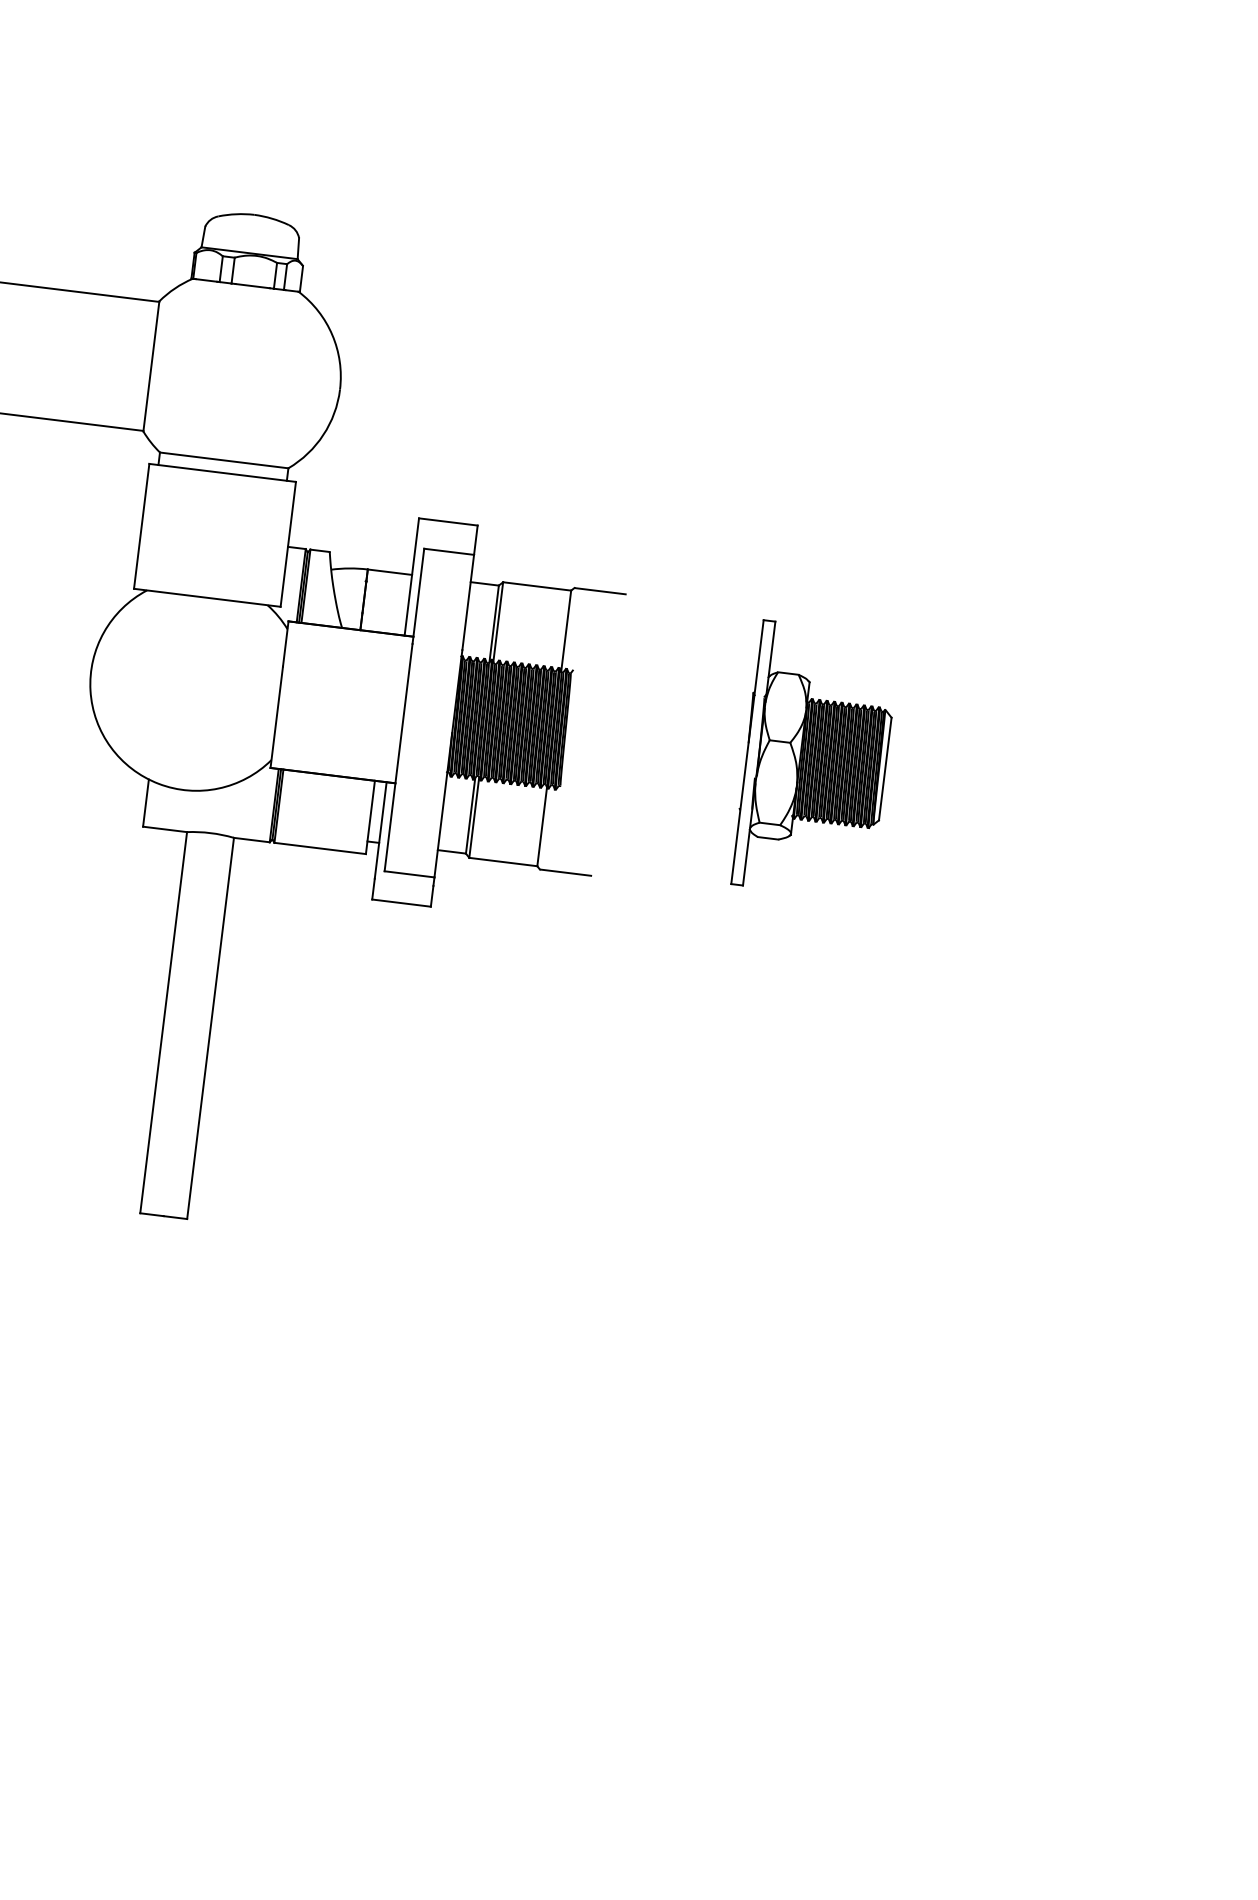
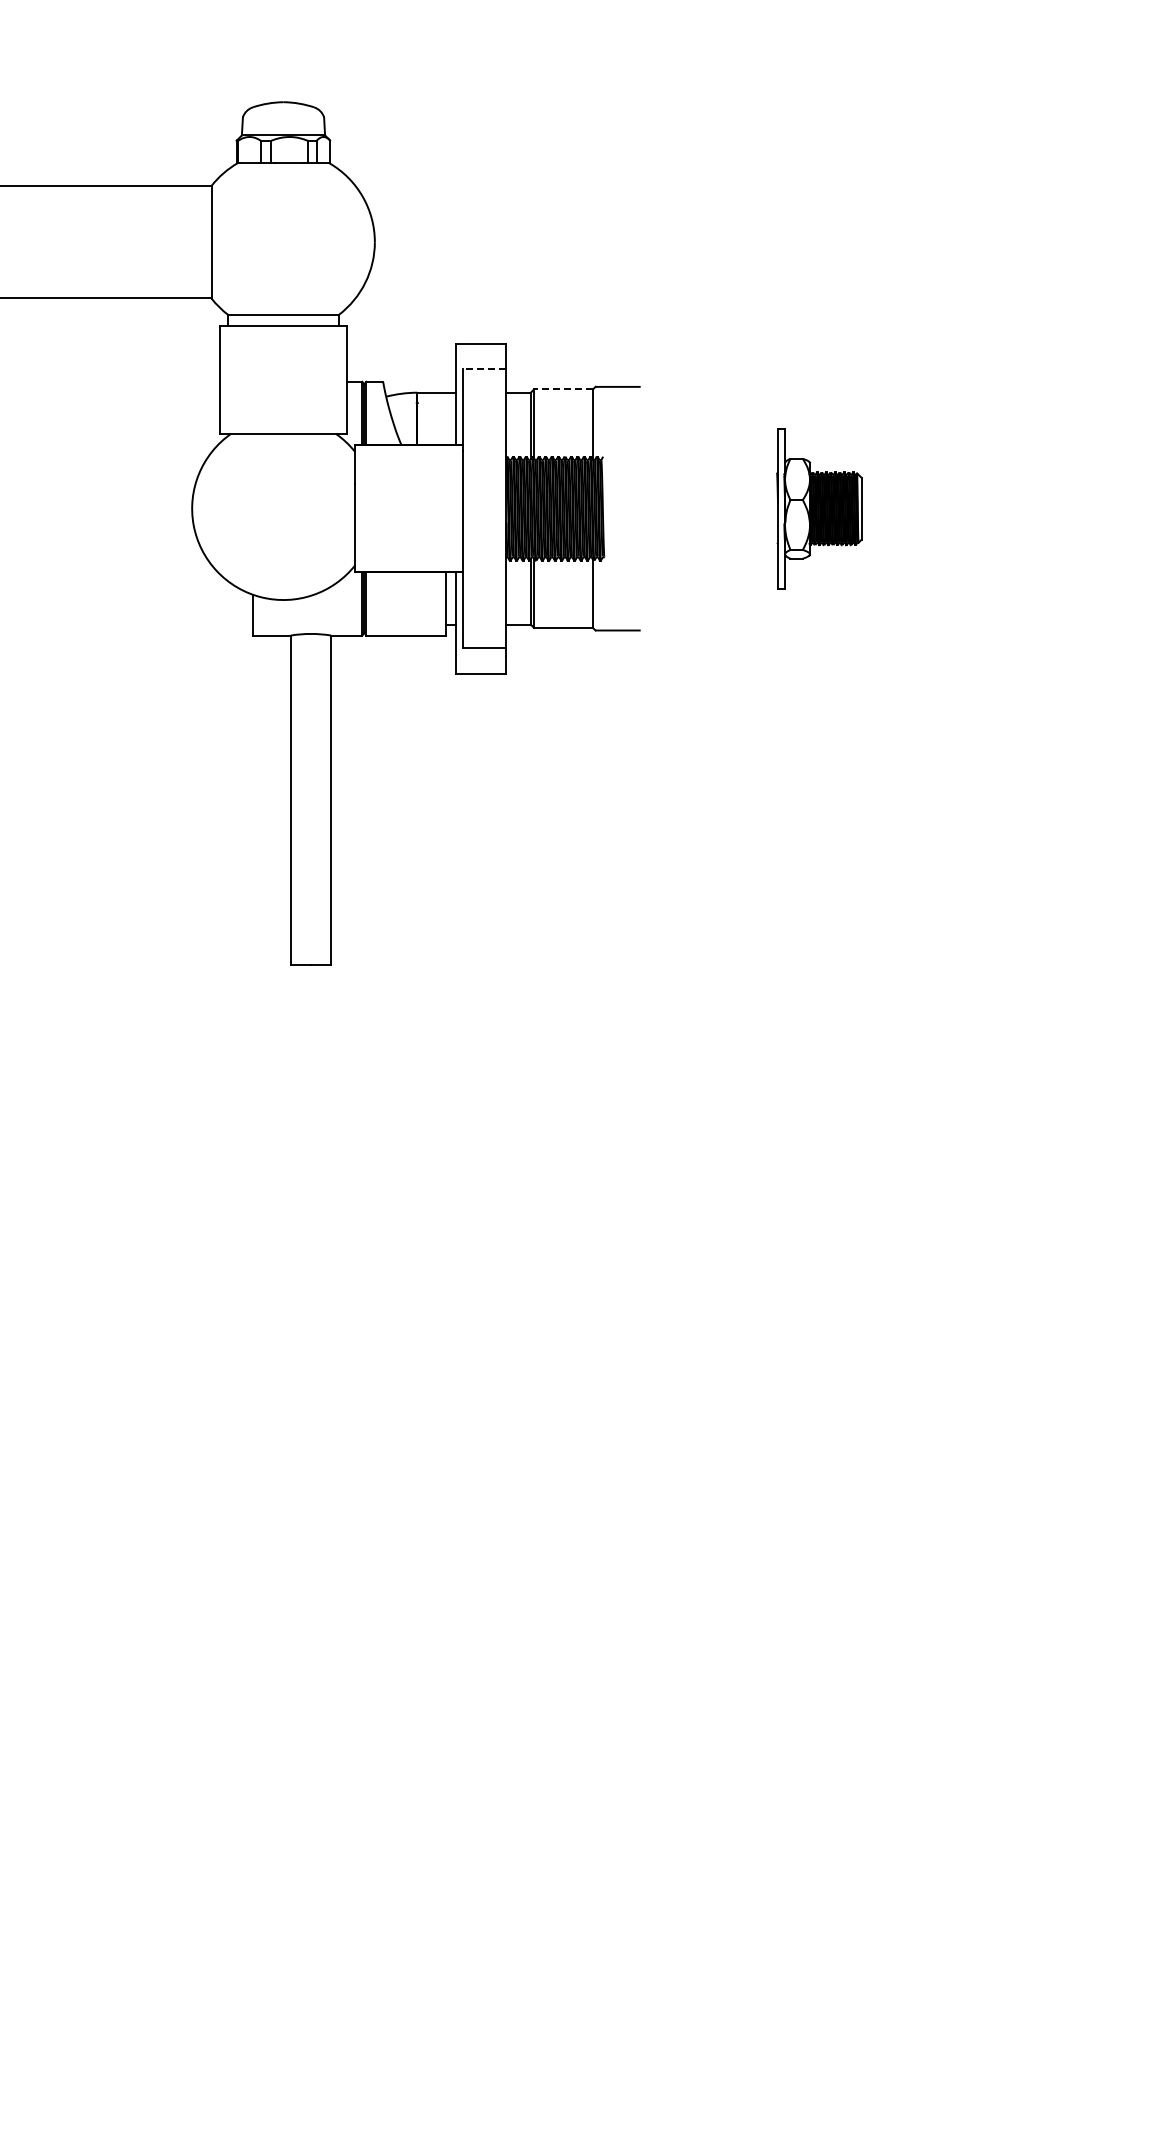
line: (448, 552) -> (484, 369), solid -> dashed
line: (537, 586) -> (563, 389), solid -> dashed
part: (815, 760) -> (819, 508), size x0.7

